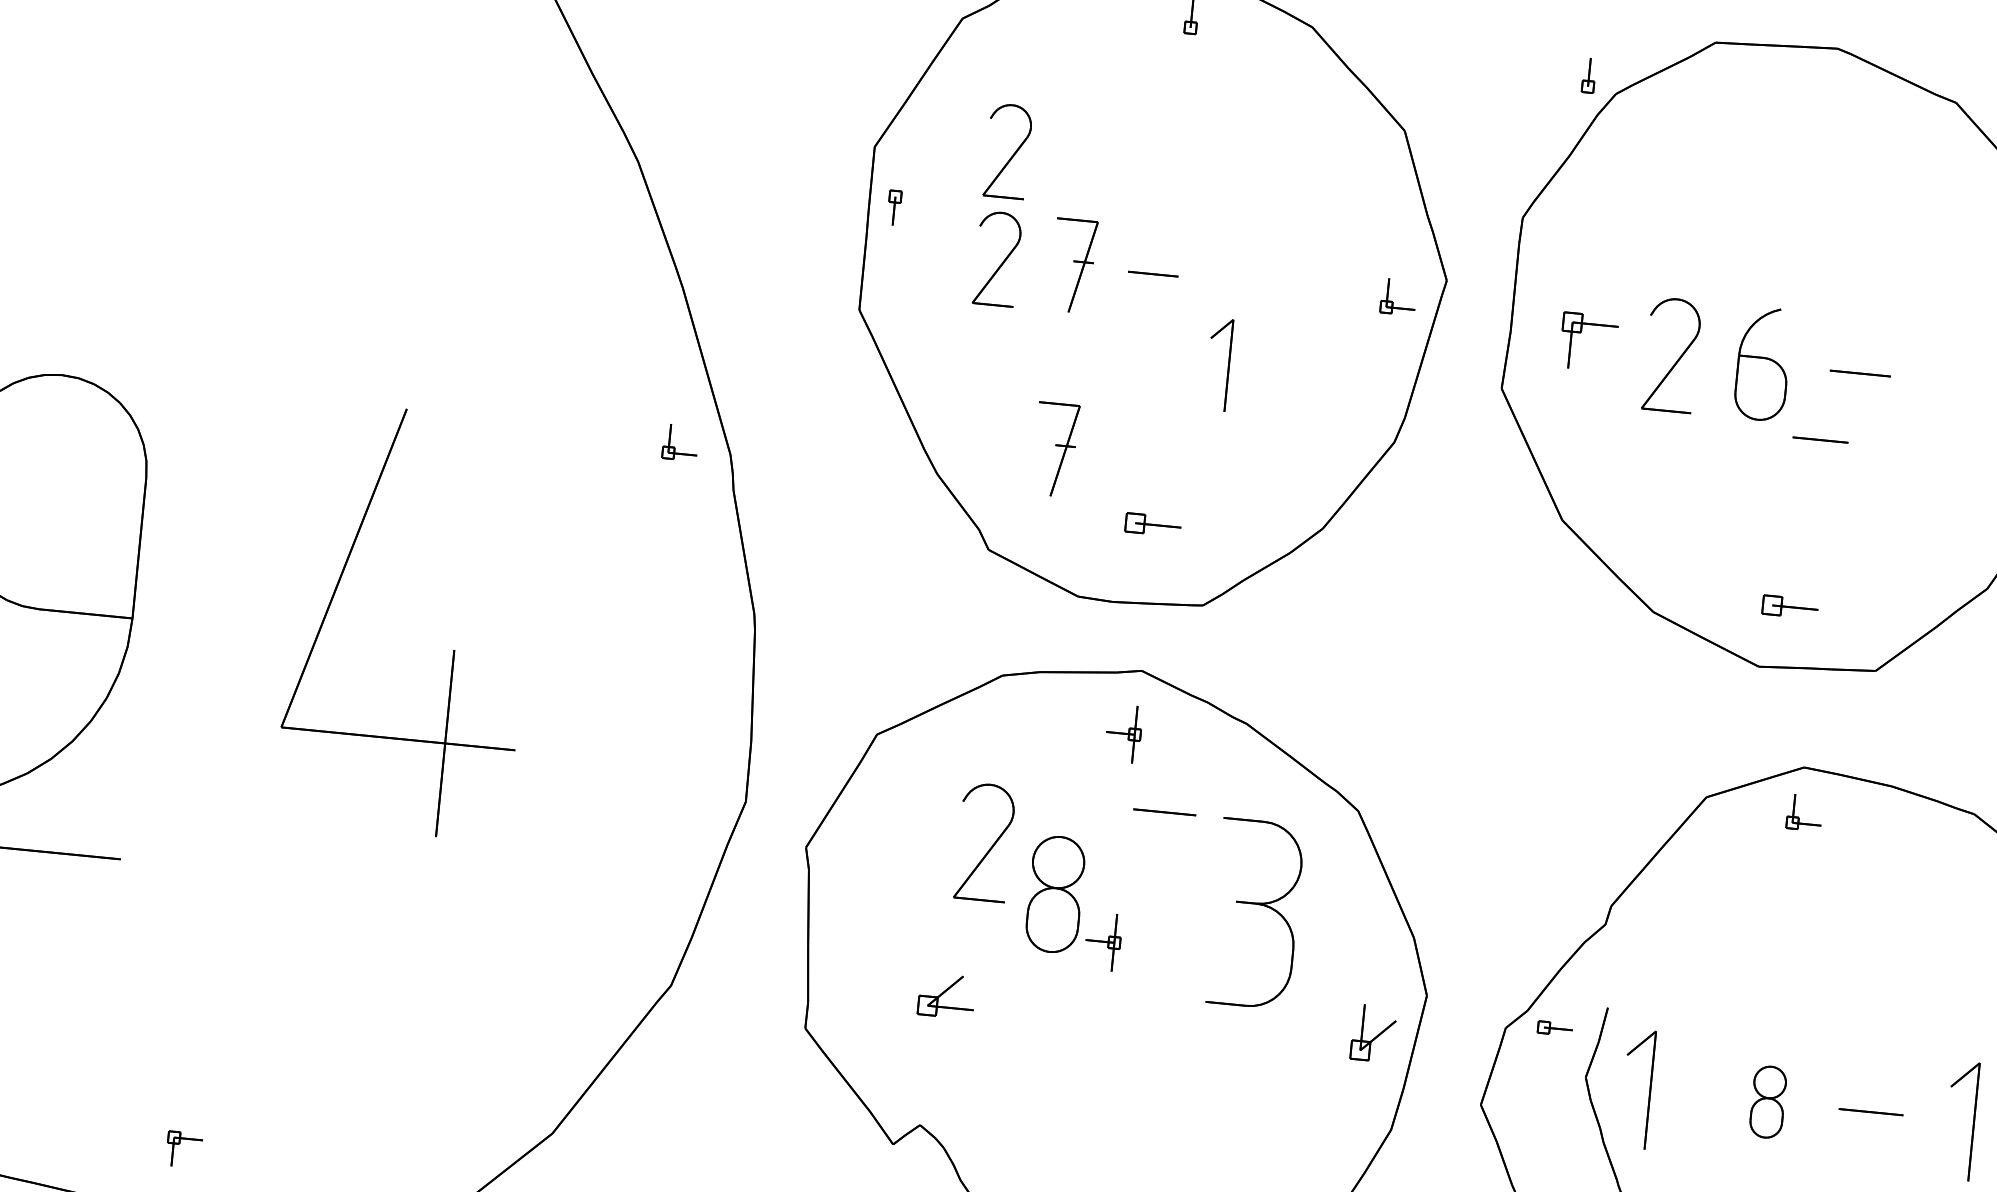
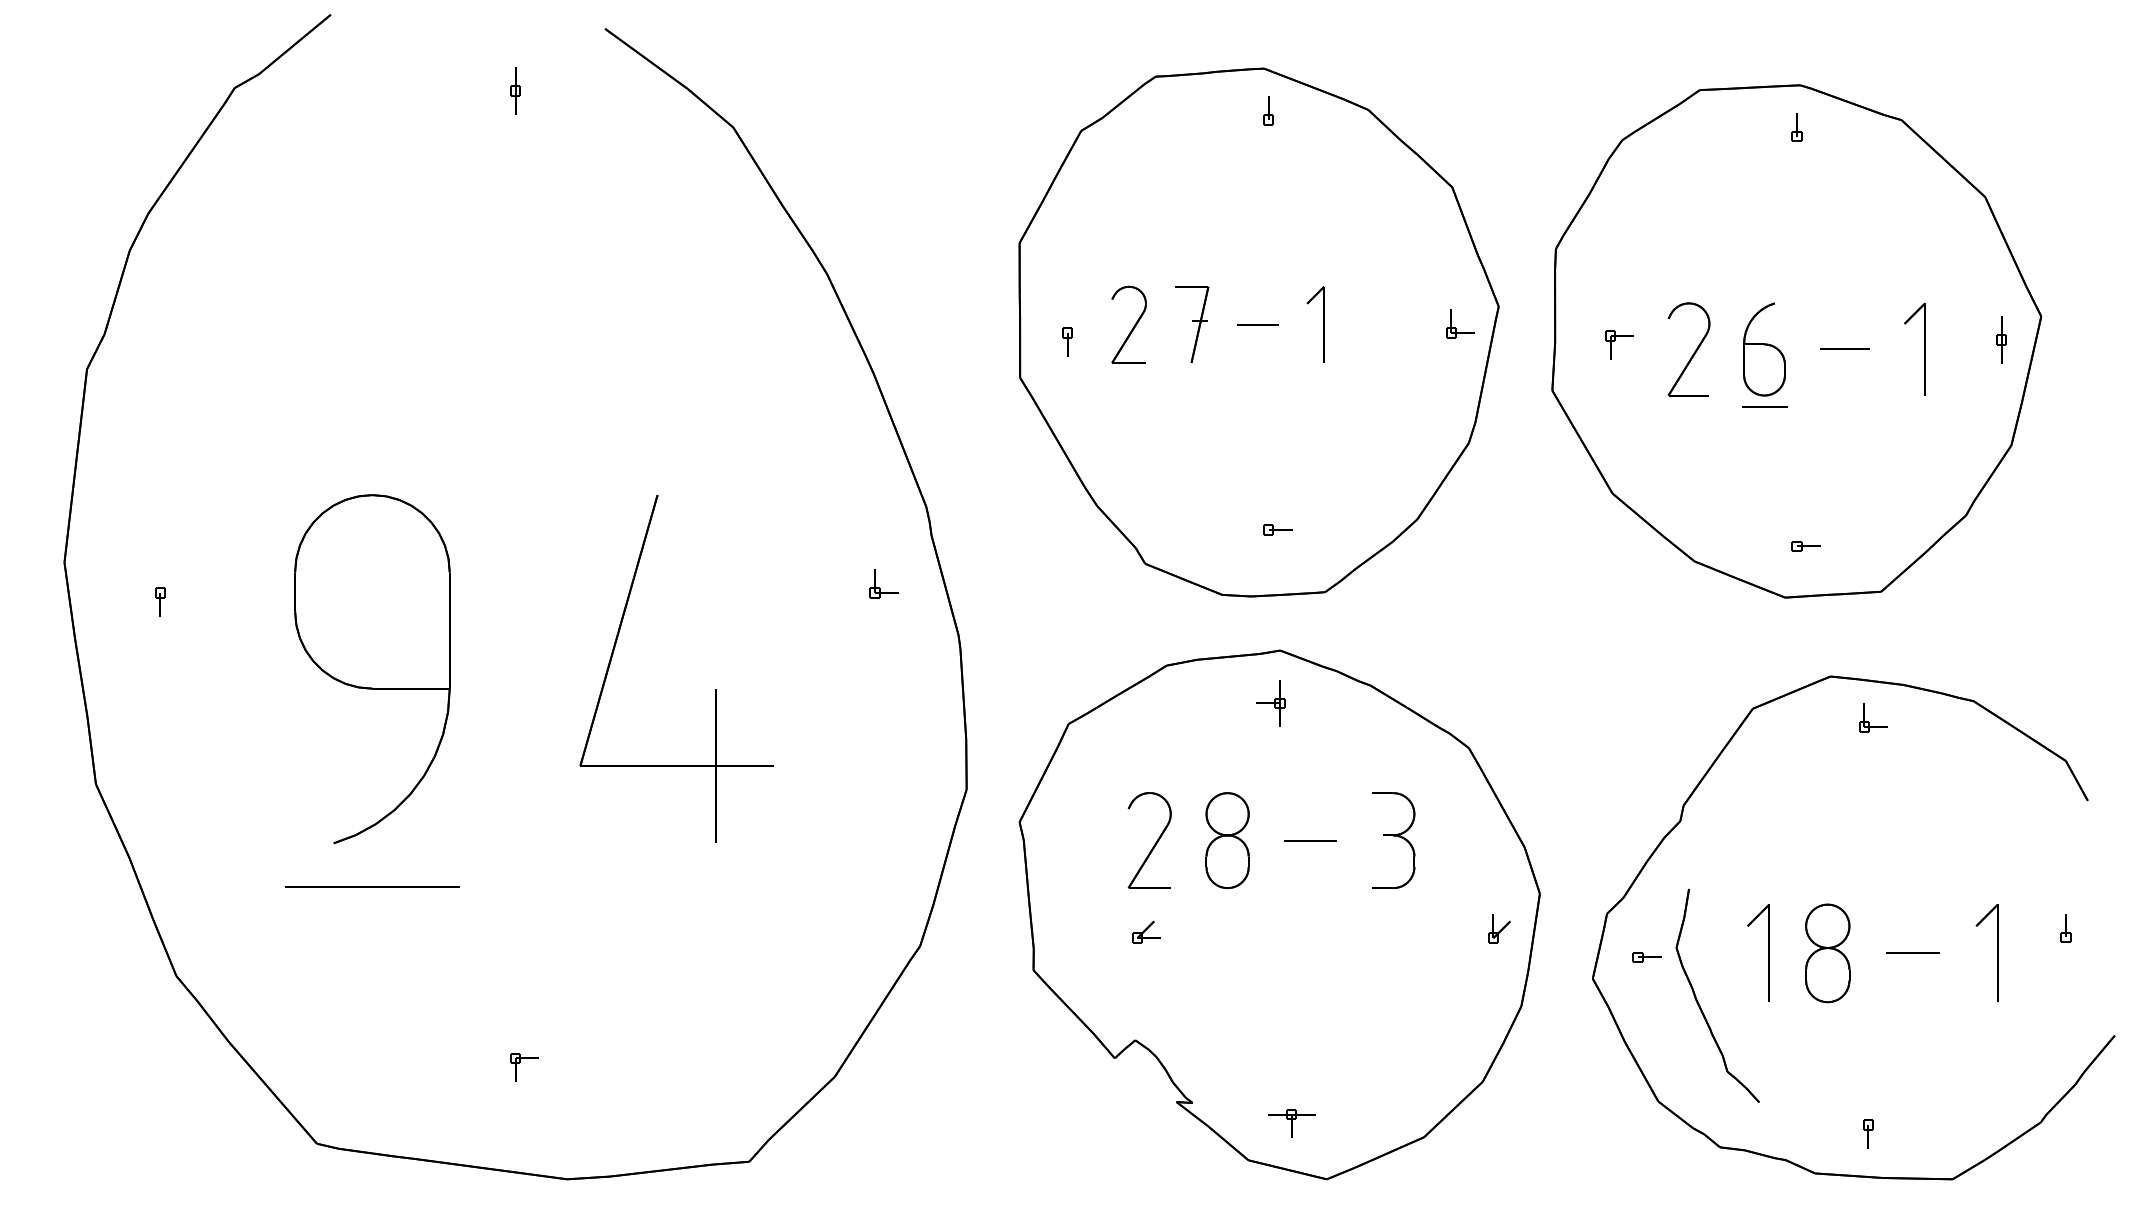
part: (1588, 75) -> (1796, 127), moved
part: (1007, 150) -> (1128, 235), removed
part: (894, 206) -> (1067, 341), moved
part: (1588, 340) -> (1619, 344), size x0.62
part: (1228, 365) -> (1323, 324), moved
part: (1956, 381) -> (1924, 348), added
line: (1820, 439) -> (1764, 406), moved
part: (679, 442) -> (883, 583), moved
part: (1056, 449) -> (1192, 476), removed
part: (1152, 524) -> (1277, 529), size x0.62
part: (1789, 607) -> (1805, 546), size x0.62
line: (1164, 812) -> (1310, 840), moved
part: (1798, 816) -> (1868, 721), moved
part: (991, 845) -> (1155, 842), moved
part: (1256, 914) -> (1393, 840), size x0.62
part: (1103, 941) -> (1270, 875), removed
part: (946, 994) -> (1146, 931), size x0.62
part: (1553, 1028) -> (1646, 957), moved
part: (1373, 1033) -> (1499, 928), size x0.62
part: (1649, 1089) -> (1768, 952), moved
part: (1767, 1102) -> (1827, 953), size x1.67
part: (179, 1143) -> (520, 1062), moved

